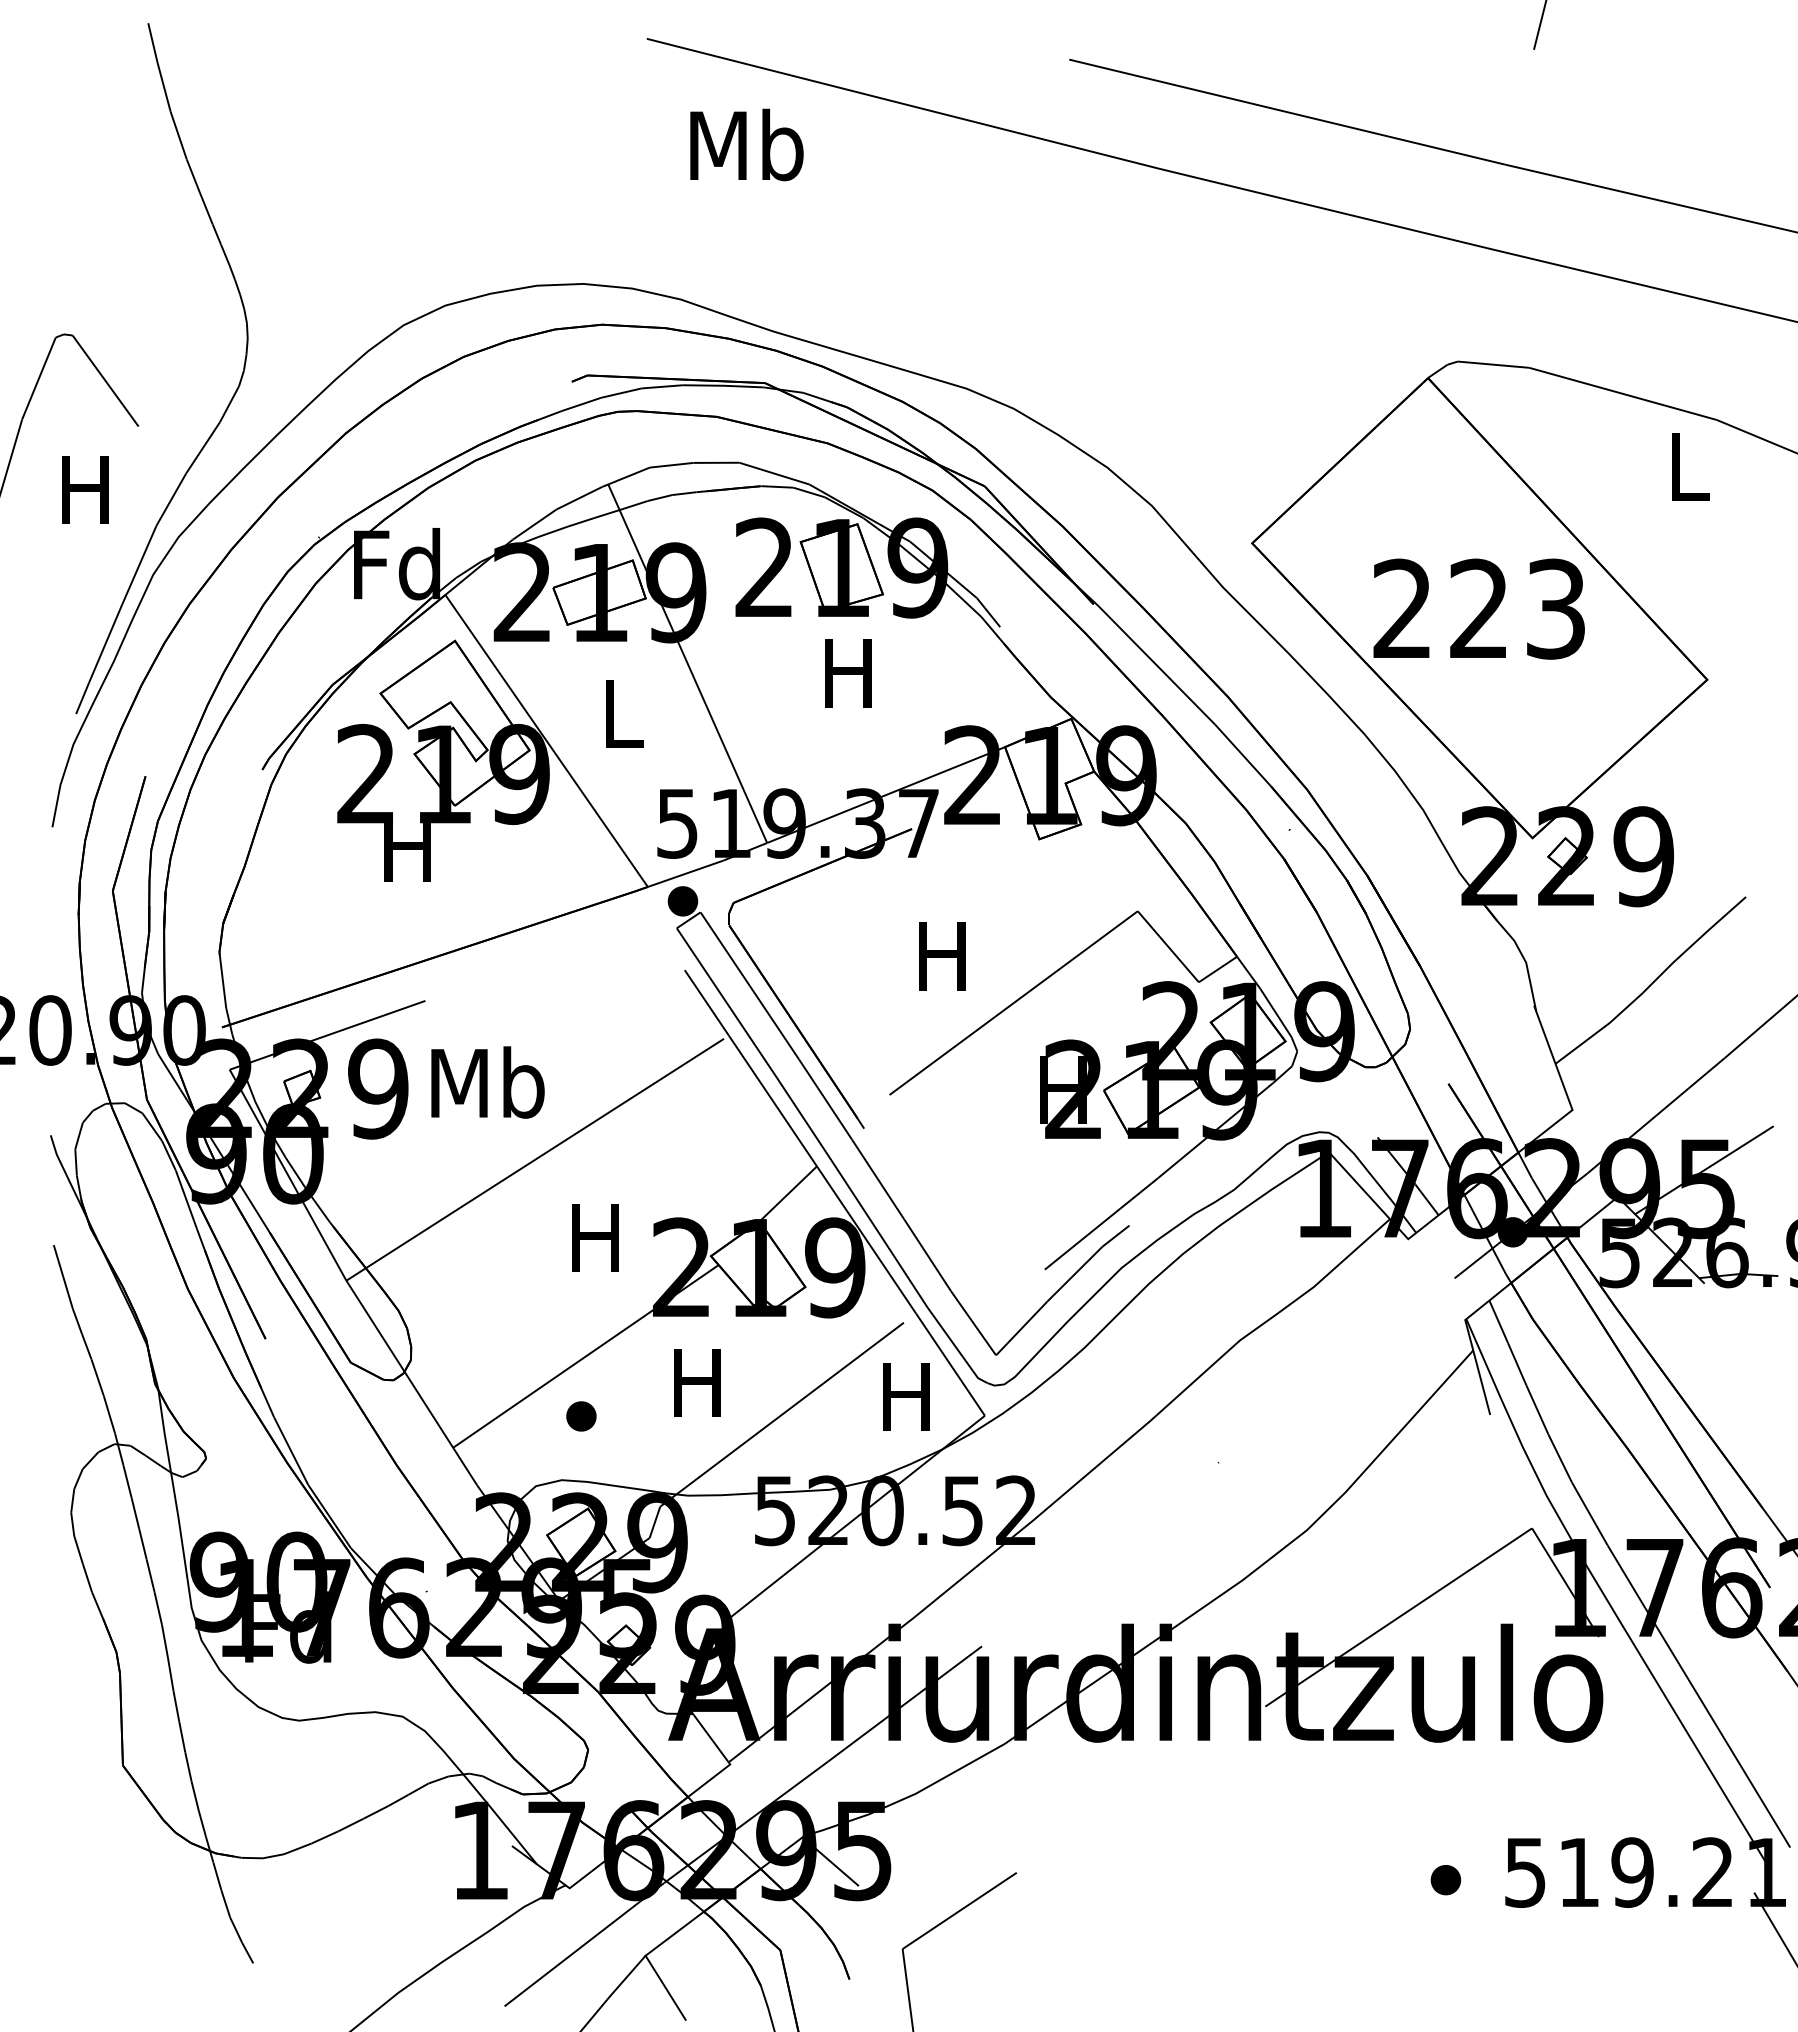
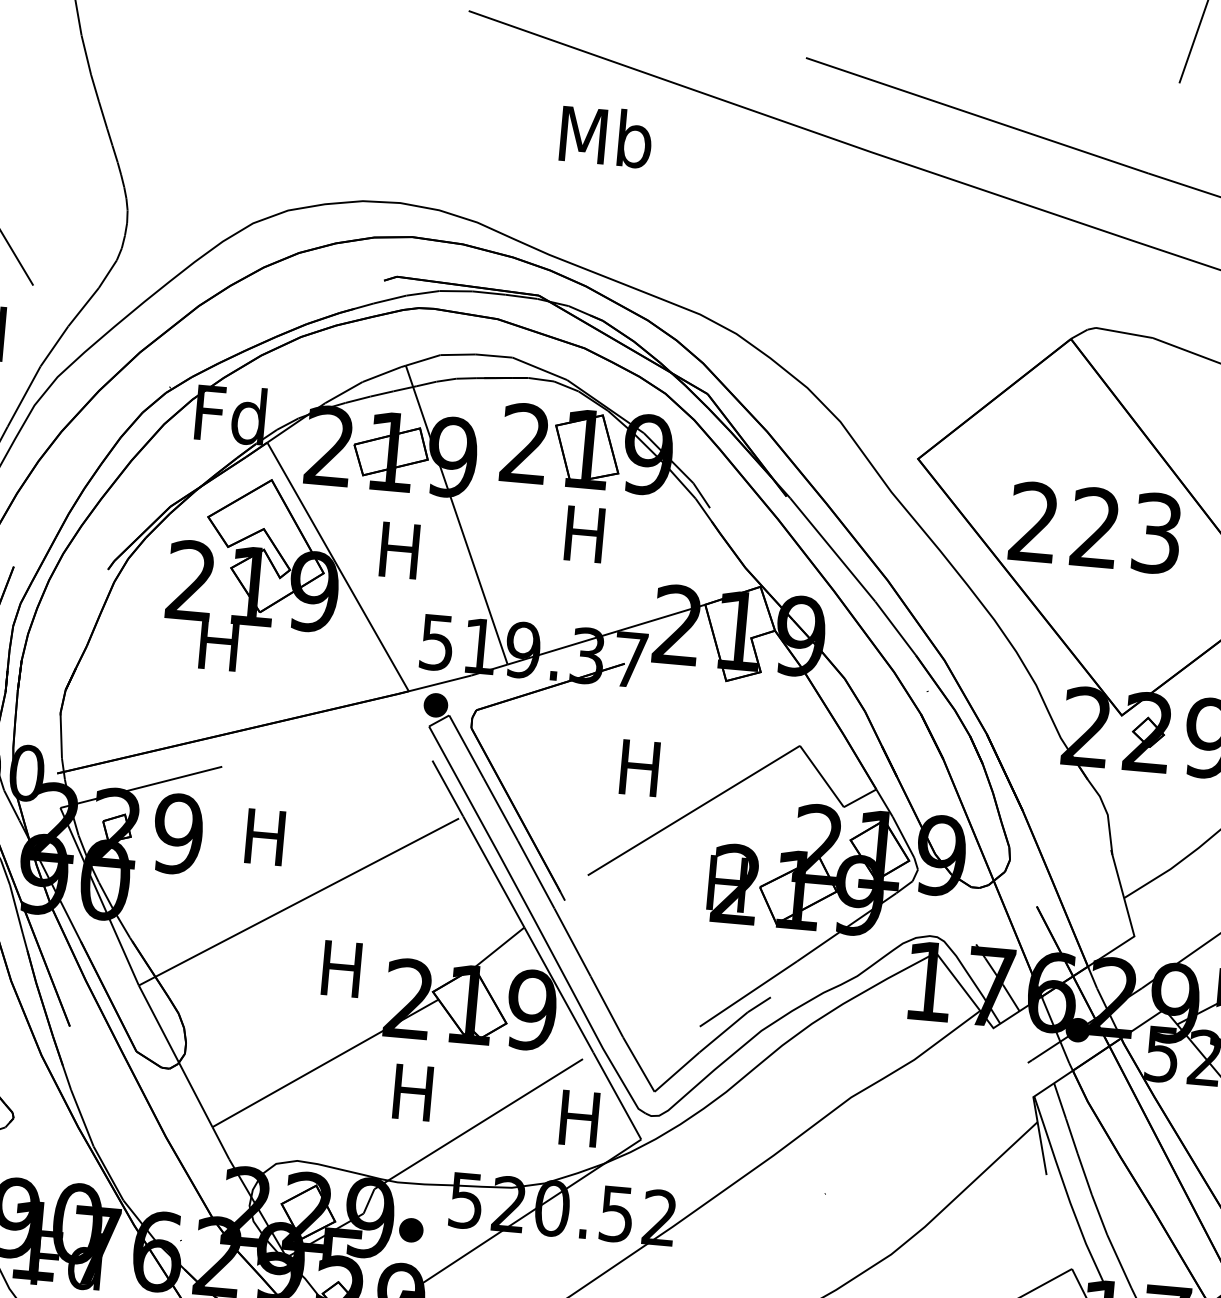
text: (746, 144) -> (606, 136), moved
text: (620, 713) -> (399, 550), L -> H
text: (487, 1082) -> (266, 836), Mb -> H
part: (581, 1416) -> (411, 1230), moved

